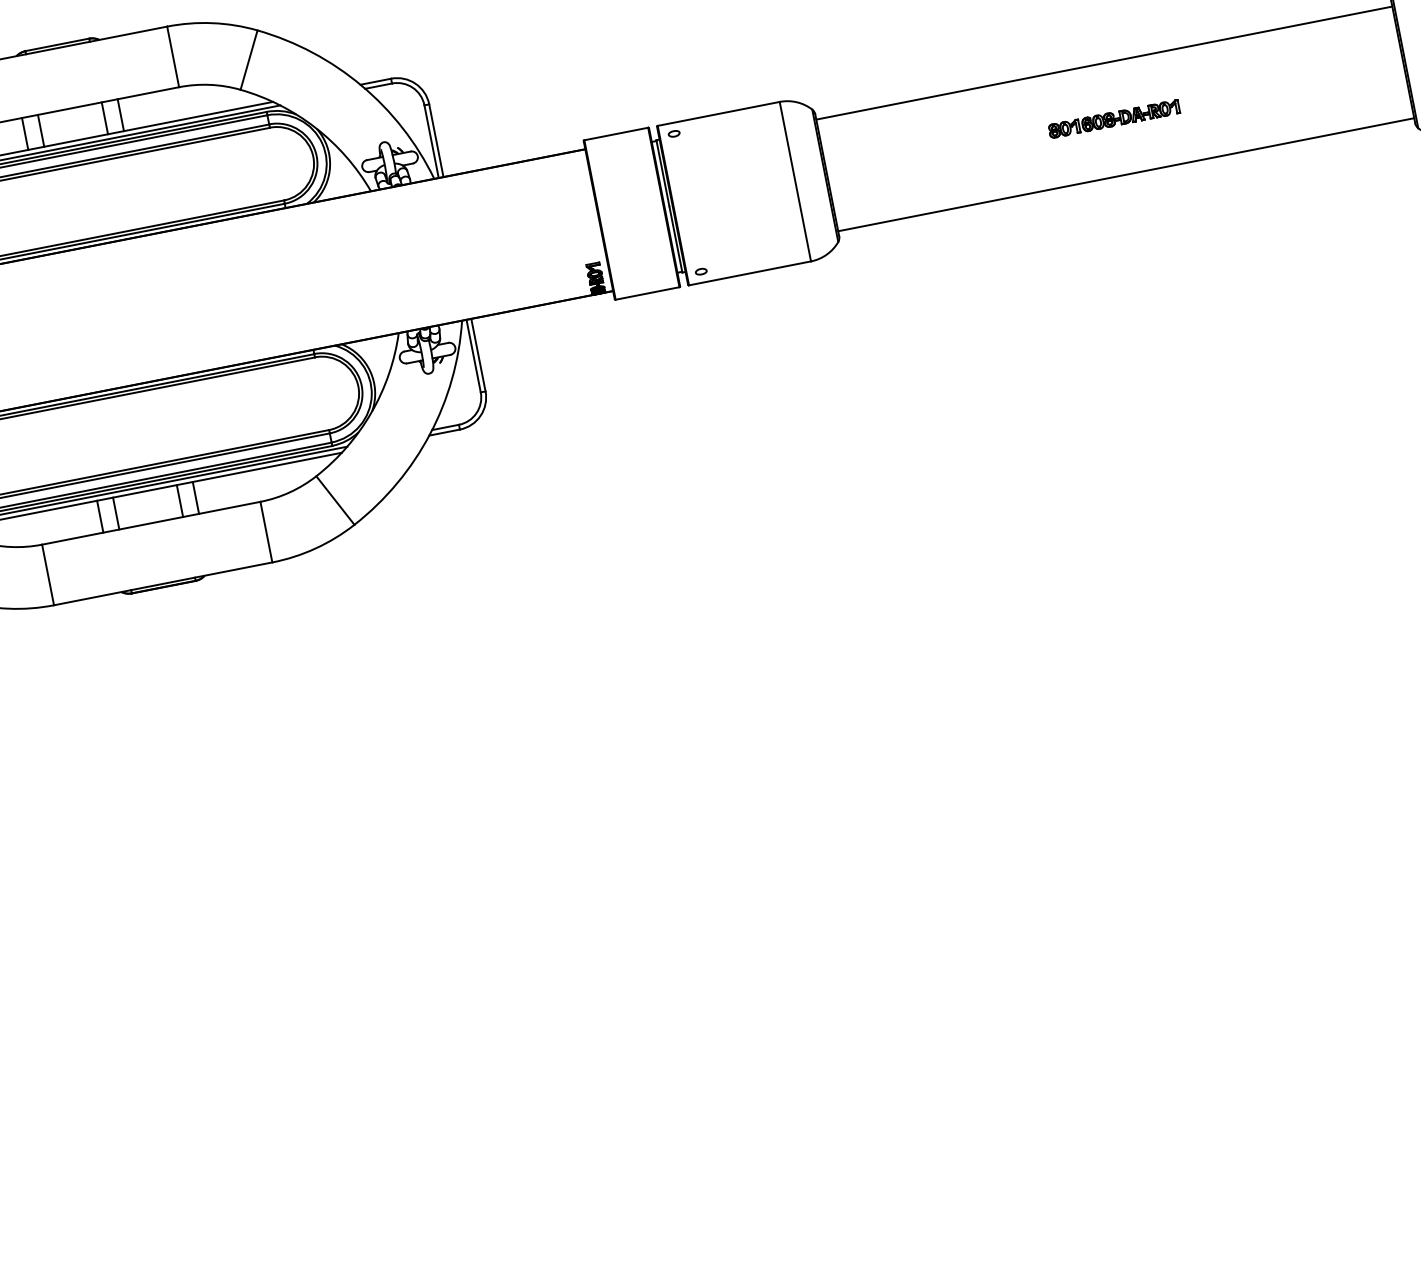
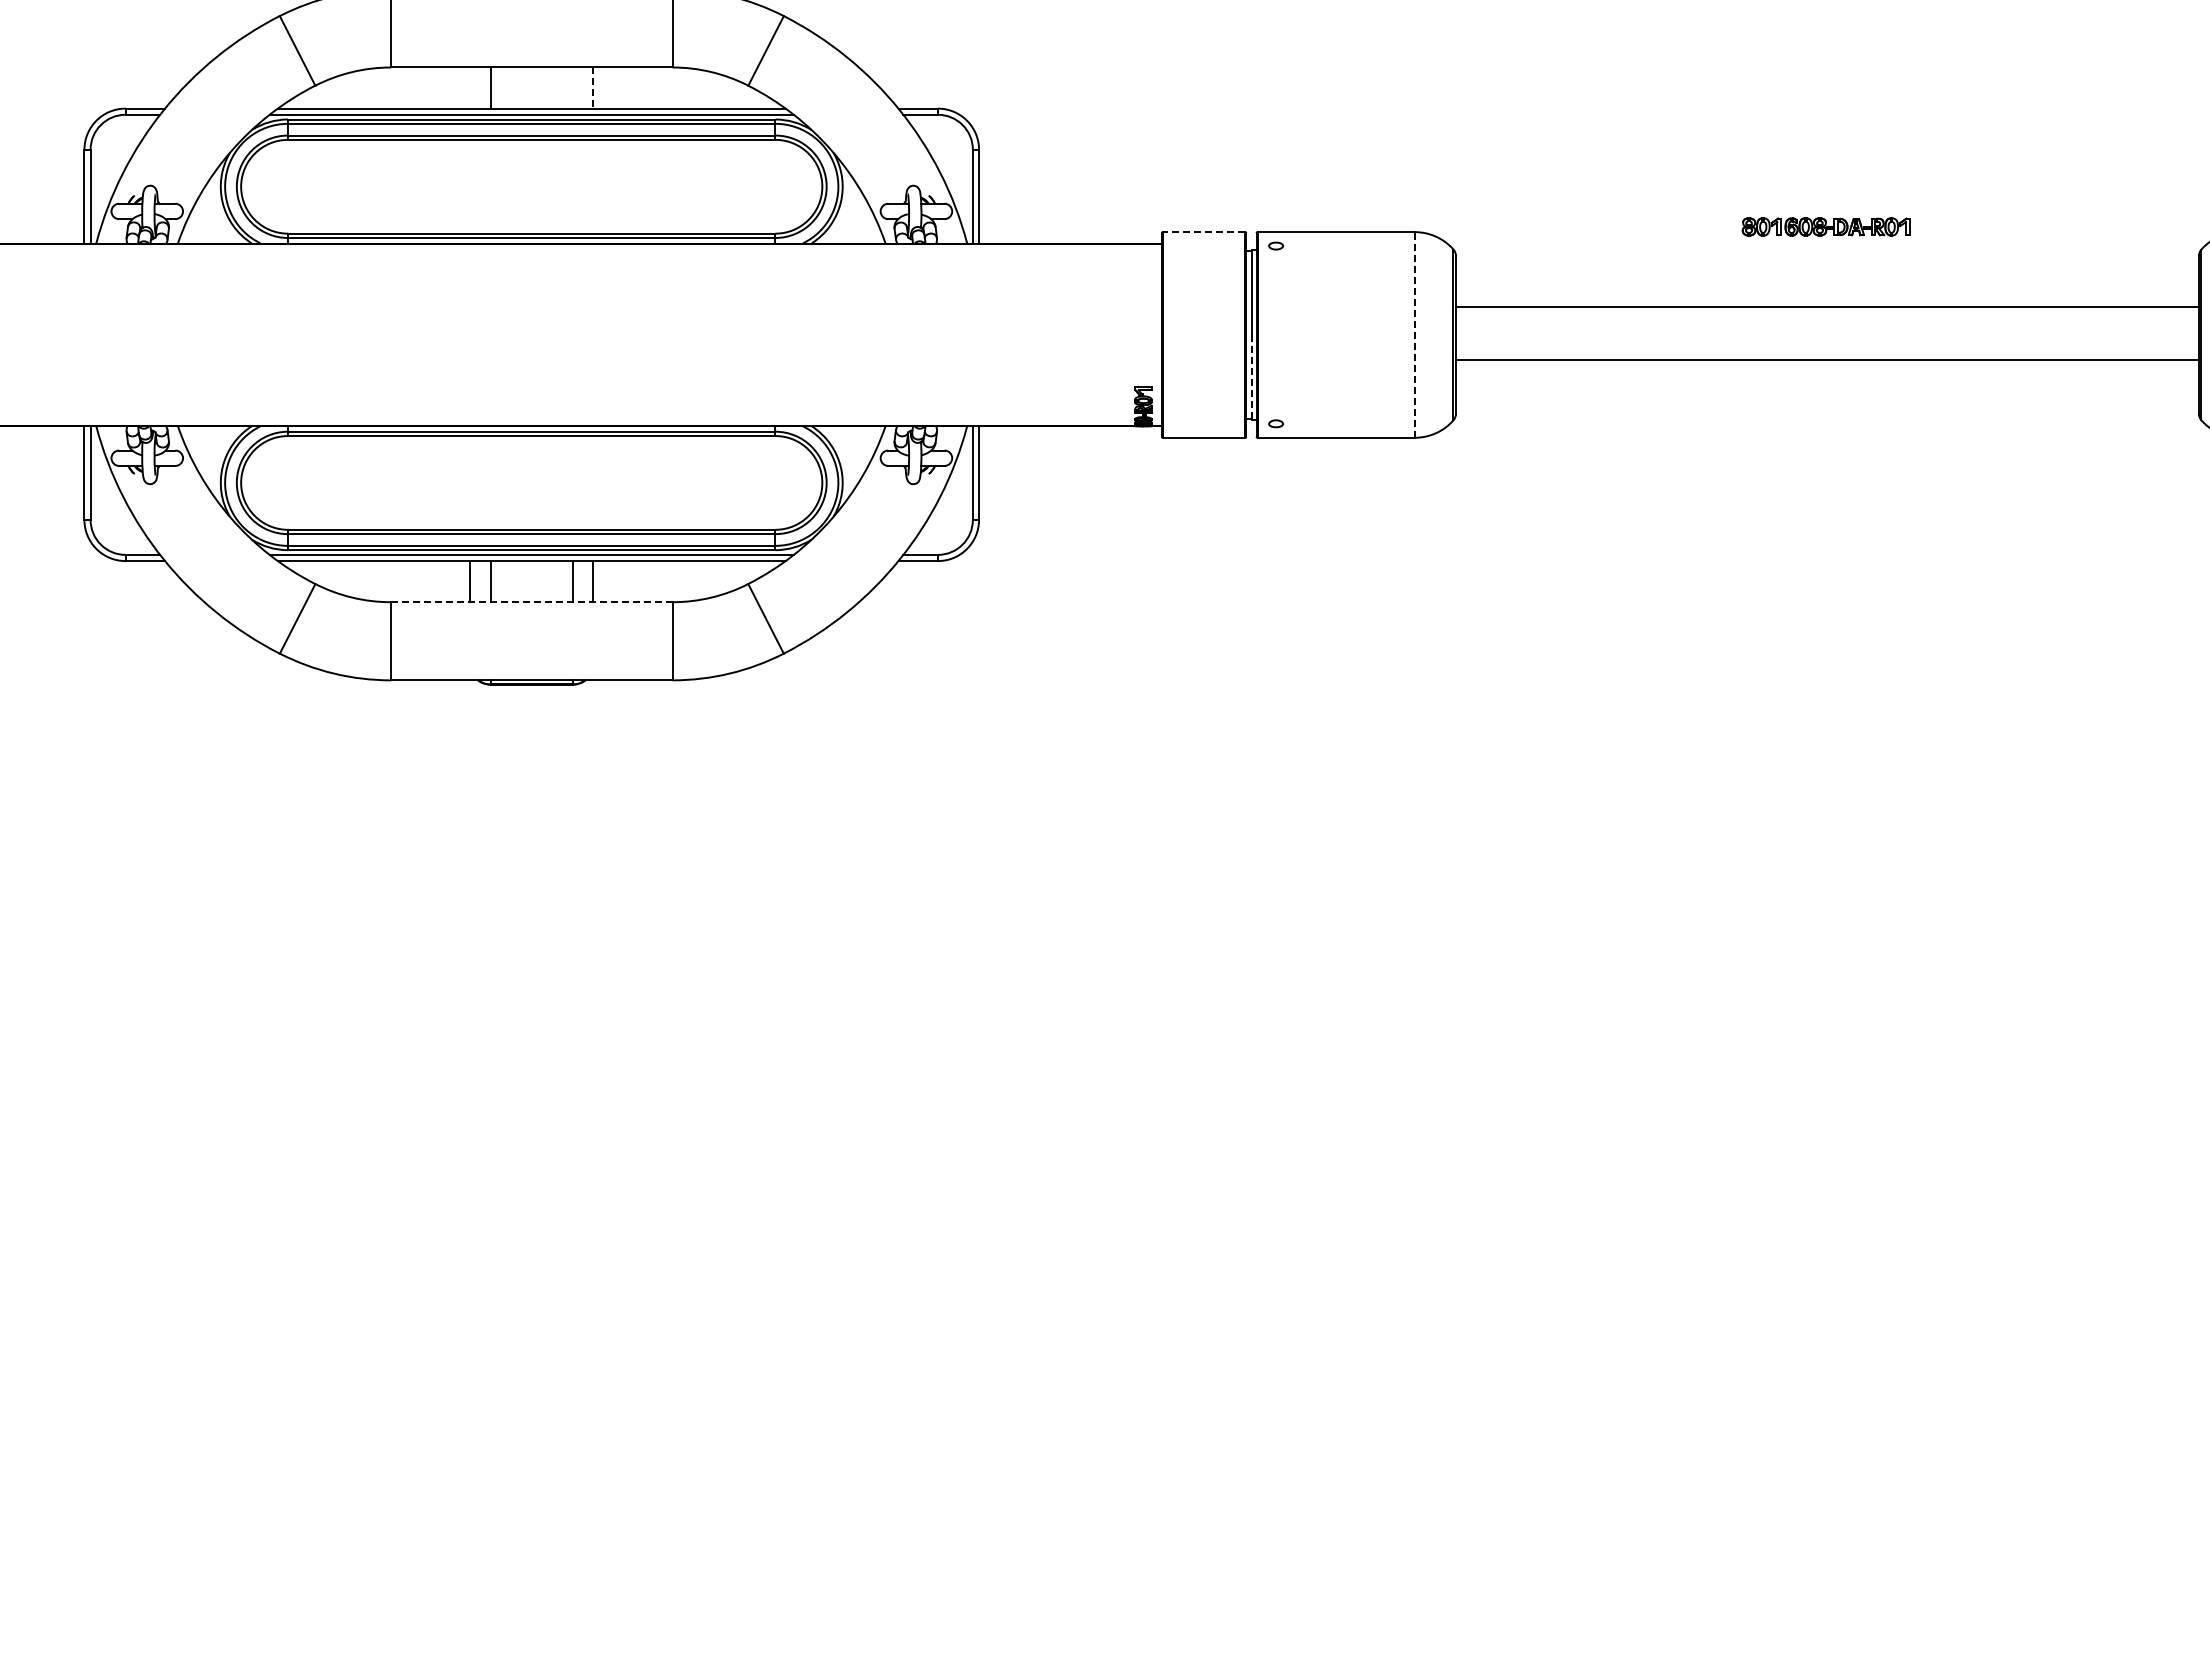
line: (1104, 62) -> (1827, 359), moved
line: (120, 115) -> (593, 88), solid -> dashed
line: (104, 117) -> (572, 87), removed
part: (1113, 118) -> (1825, 226), moved
line: (25, 133) -> (470, 87), removed
line: (615, 134) -> (1203, 232), solid -> dashed
line: (1126, 174) -> (1827, 306), moved
line: (794, 181) -> (1414, 334), solid -> dashed
line: (675, 239) -> (1252, 377), solid -> dashed
line: (151, 523) -> (531, 602), solid -> dashed

